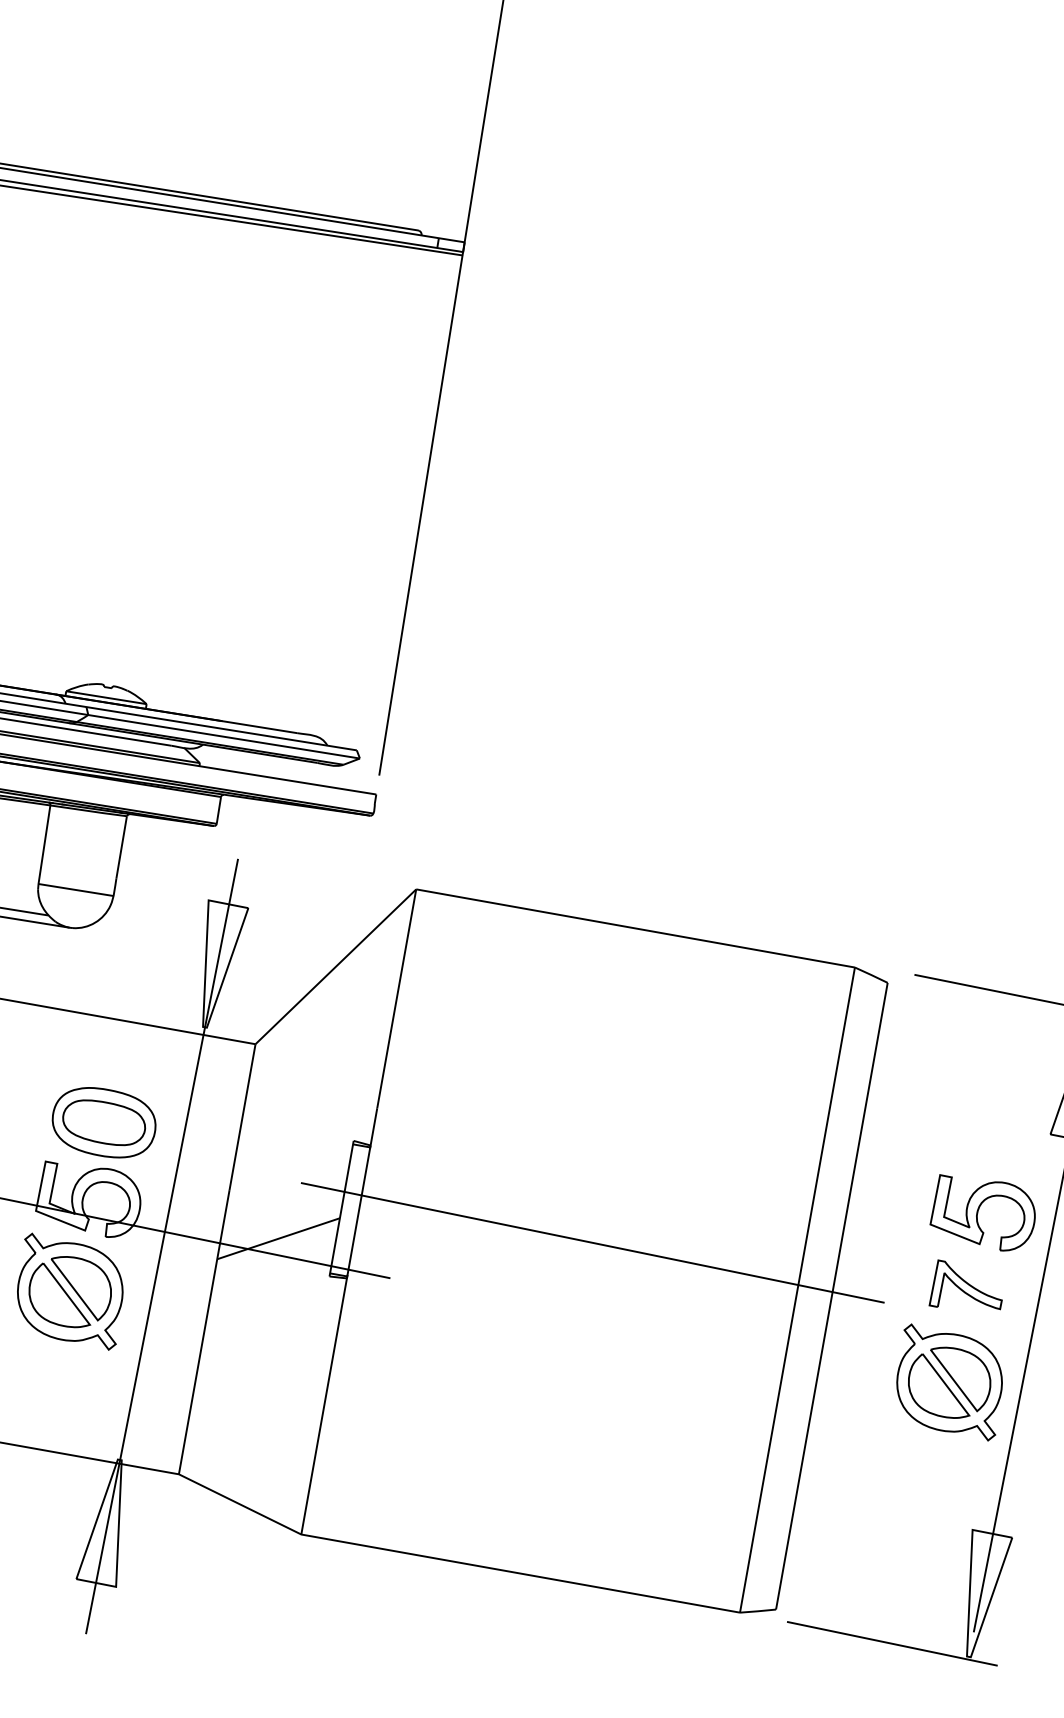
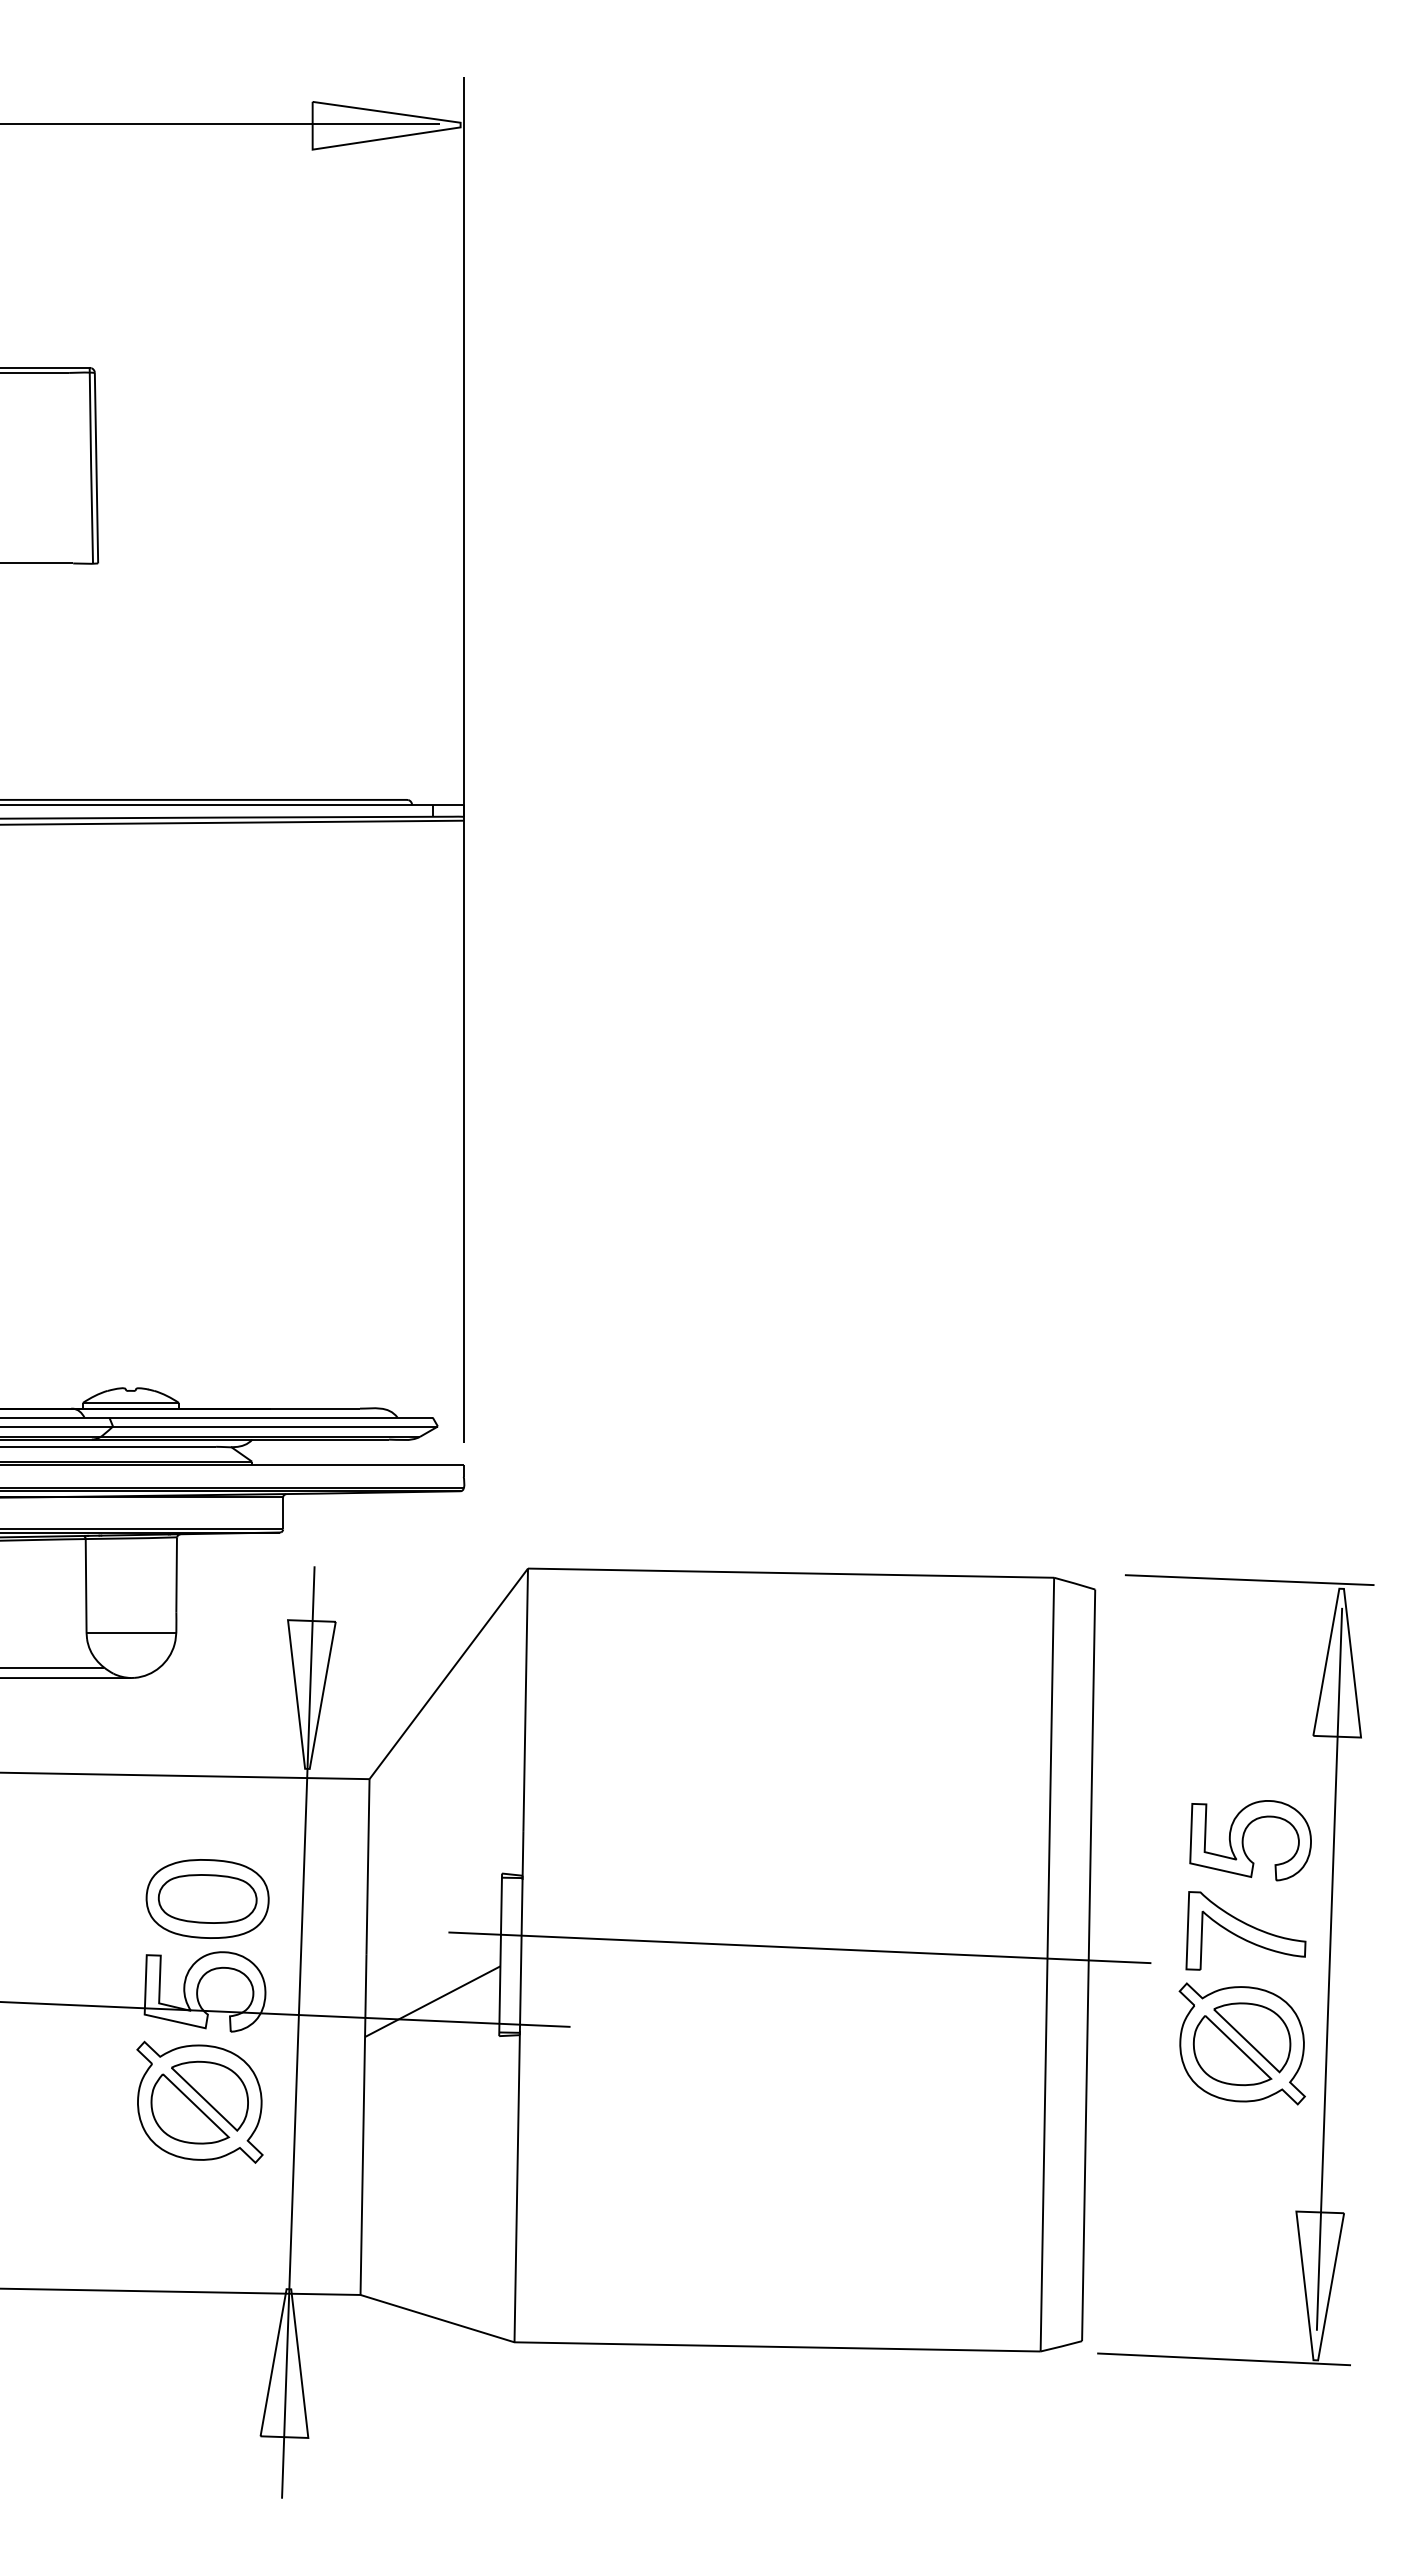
part: (967, 1288) -> (1245, 1930), size x1.43

